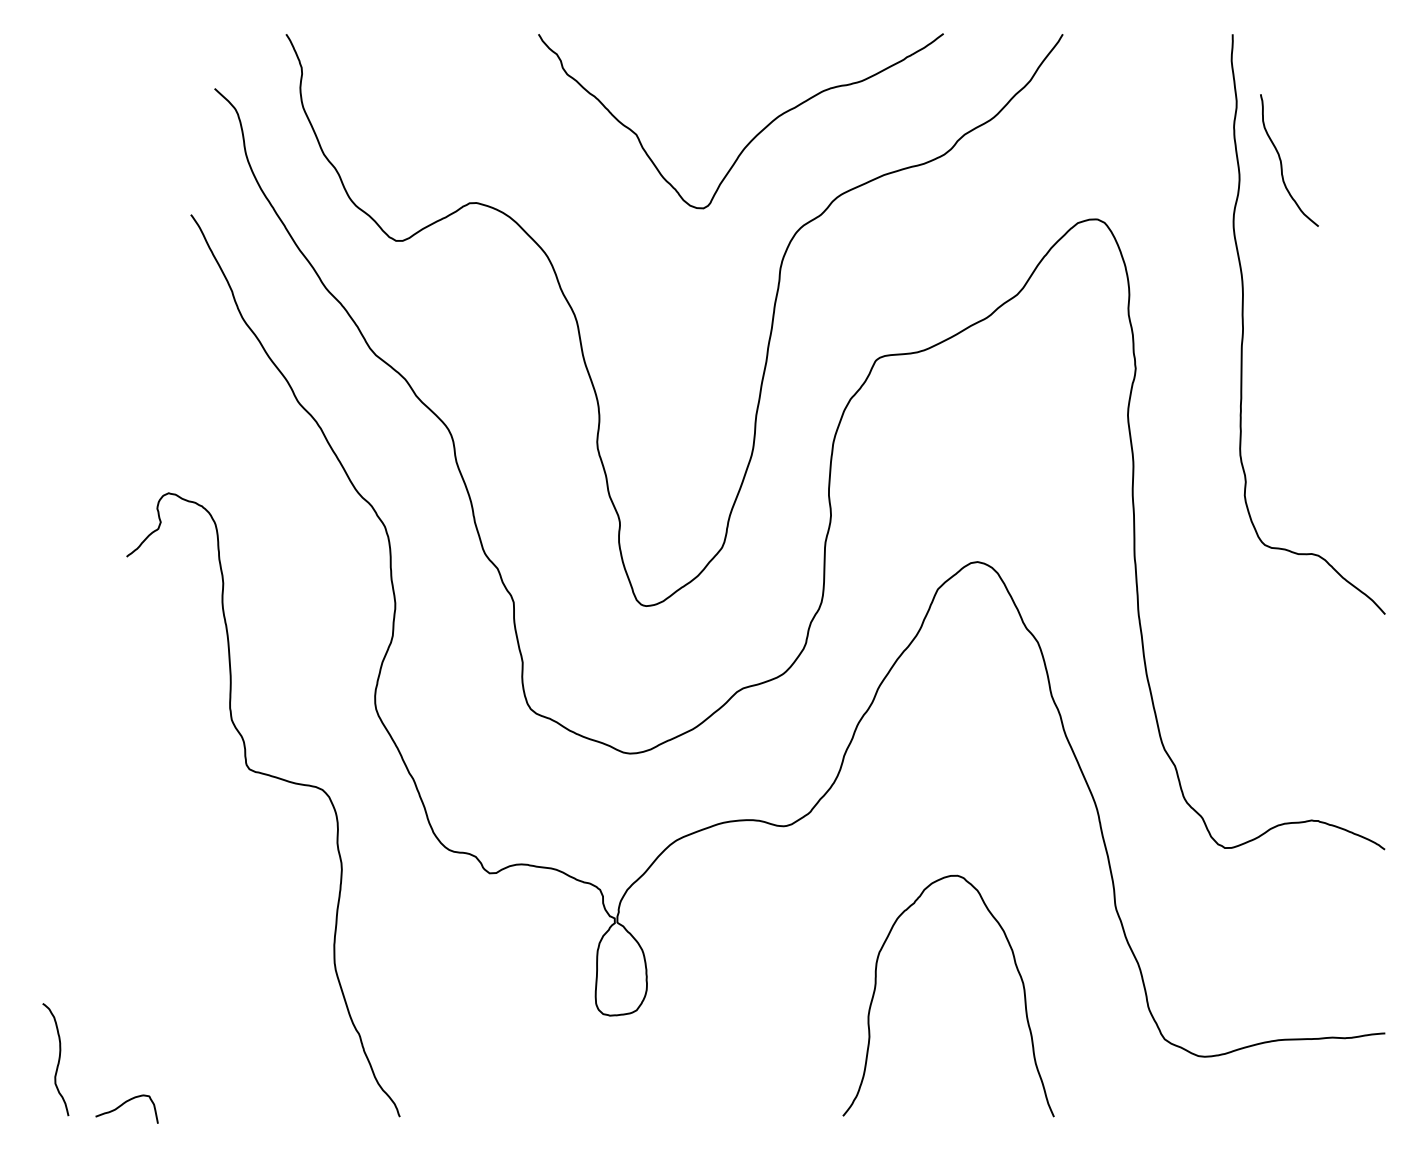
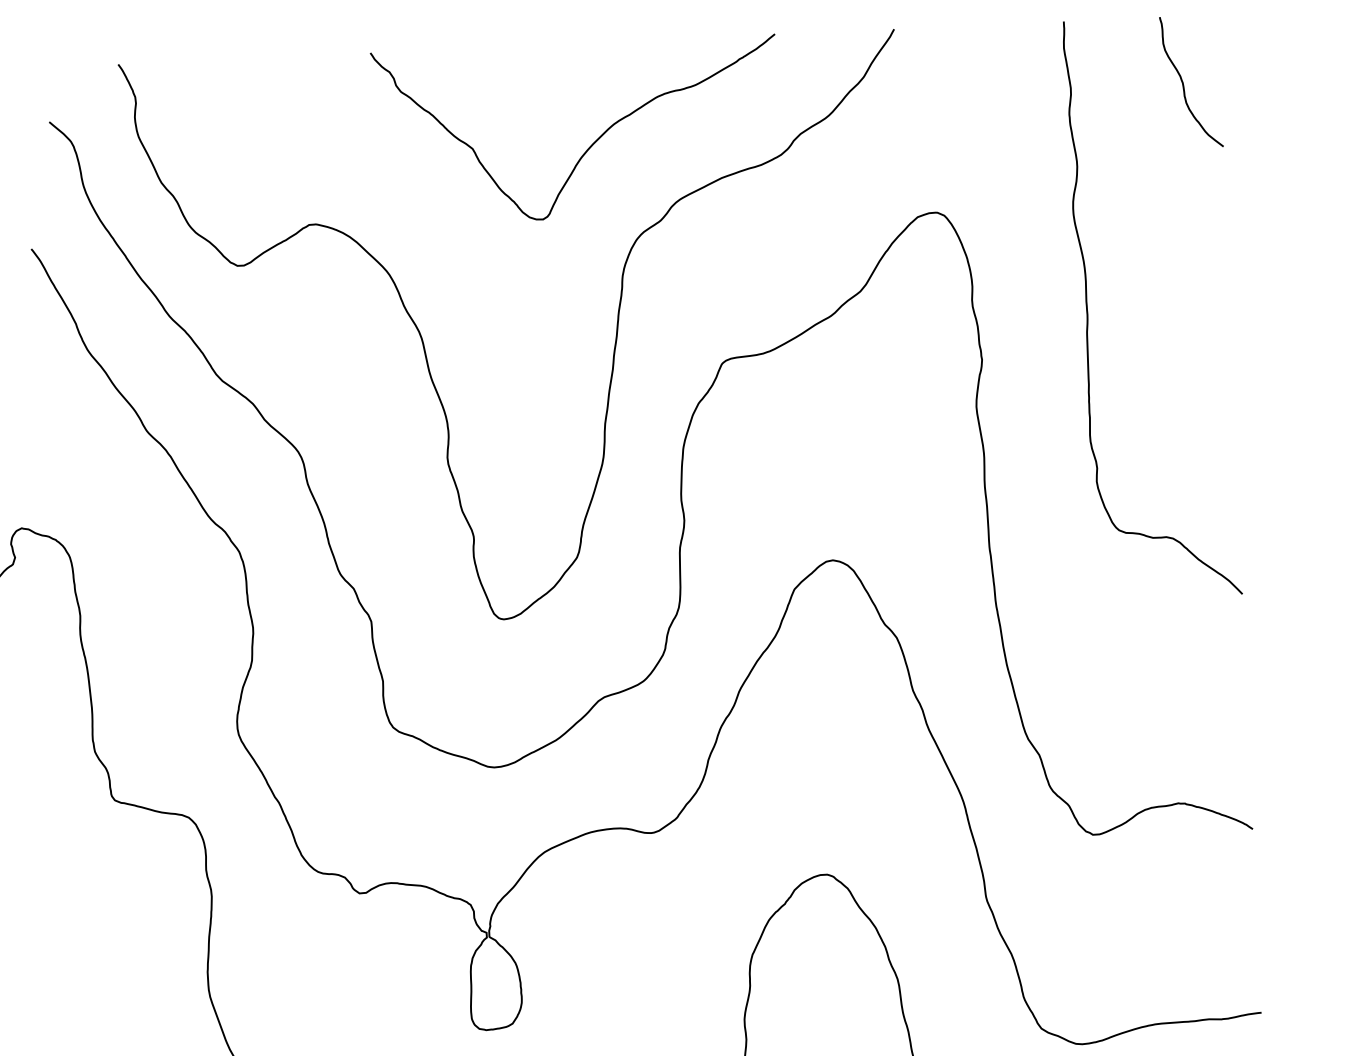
curve: (1281, 160) -> (1183, 82), moved

